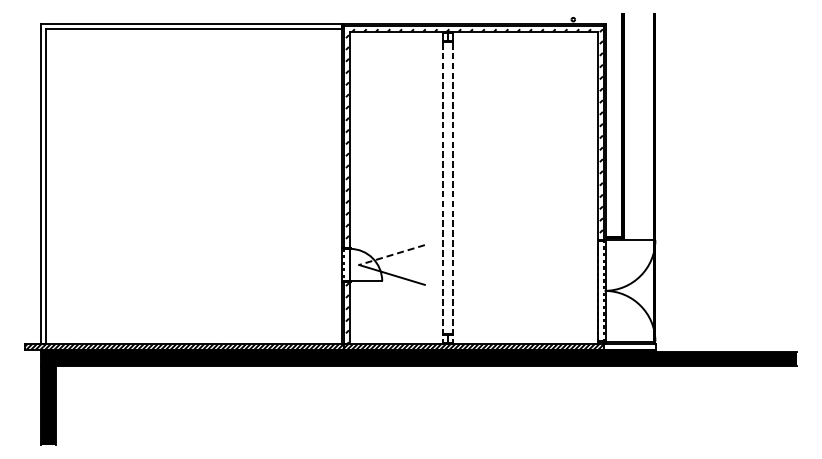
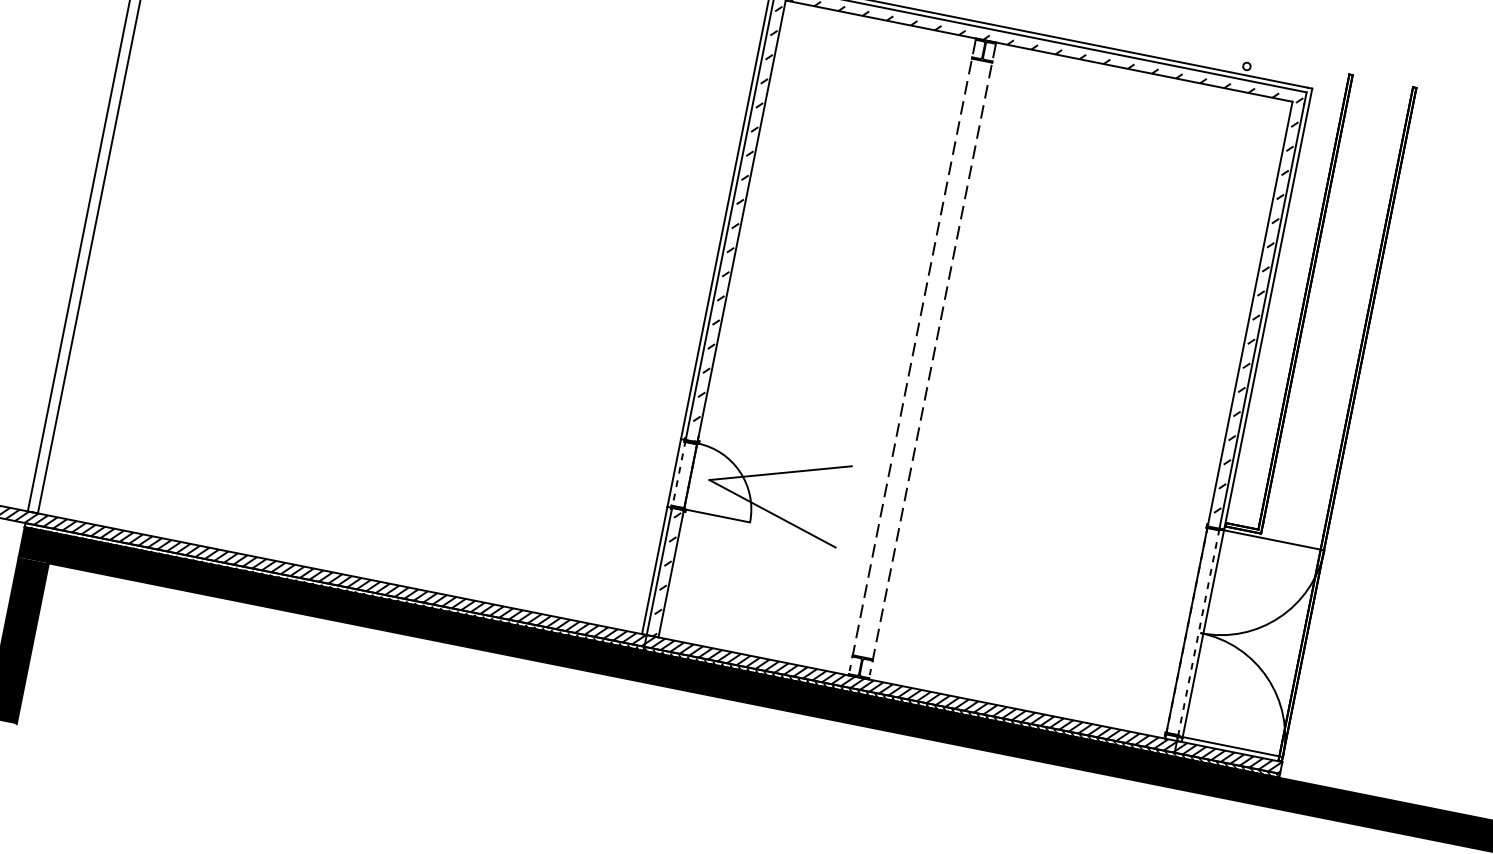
line: (391, 255) -> (779, 473), dashed -> solid
hatch: (629, 346) -> (1228, 756), added

